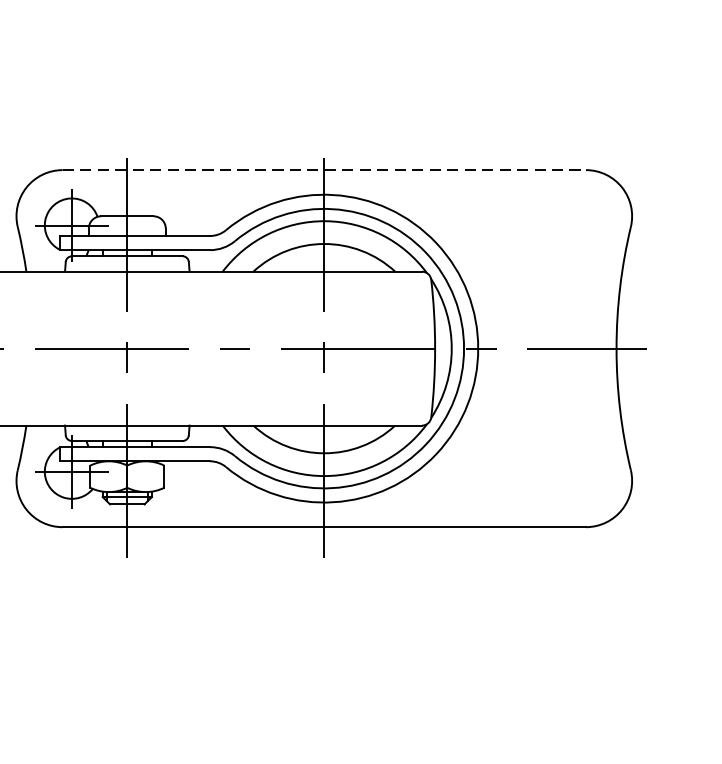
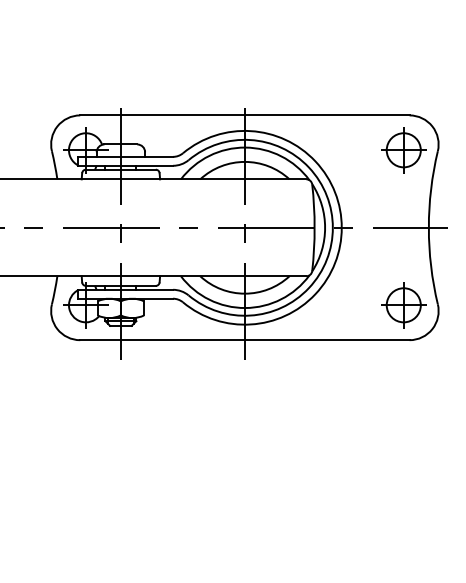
line: (323, 170) -> (244, 115), dashed -> solid
part: (576, 225) -> (403, 150), added
part: (576, 472) -> (403, 305), added

